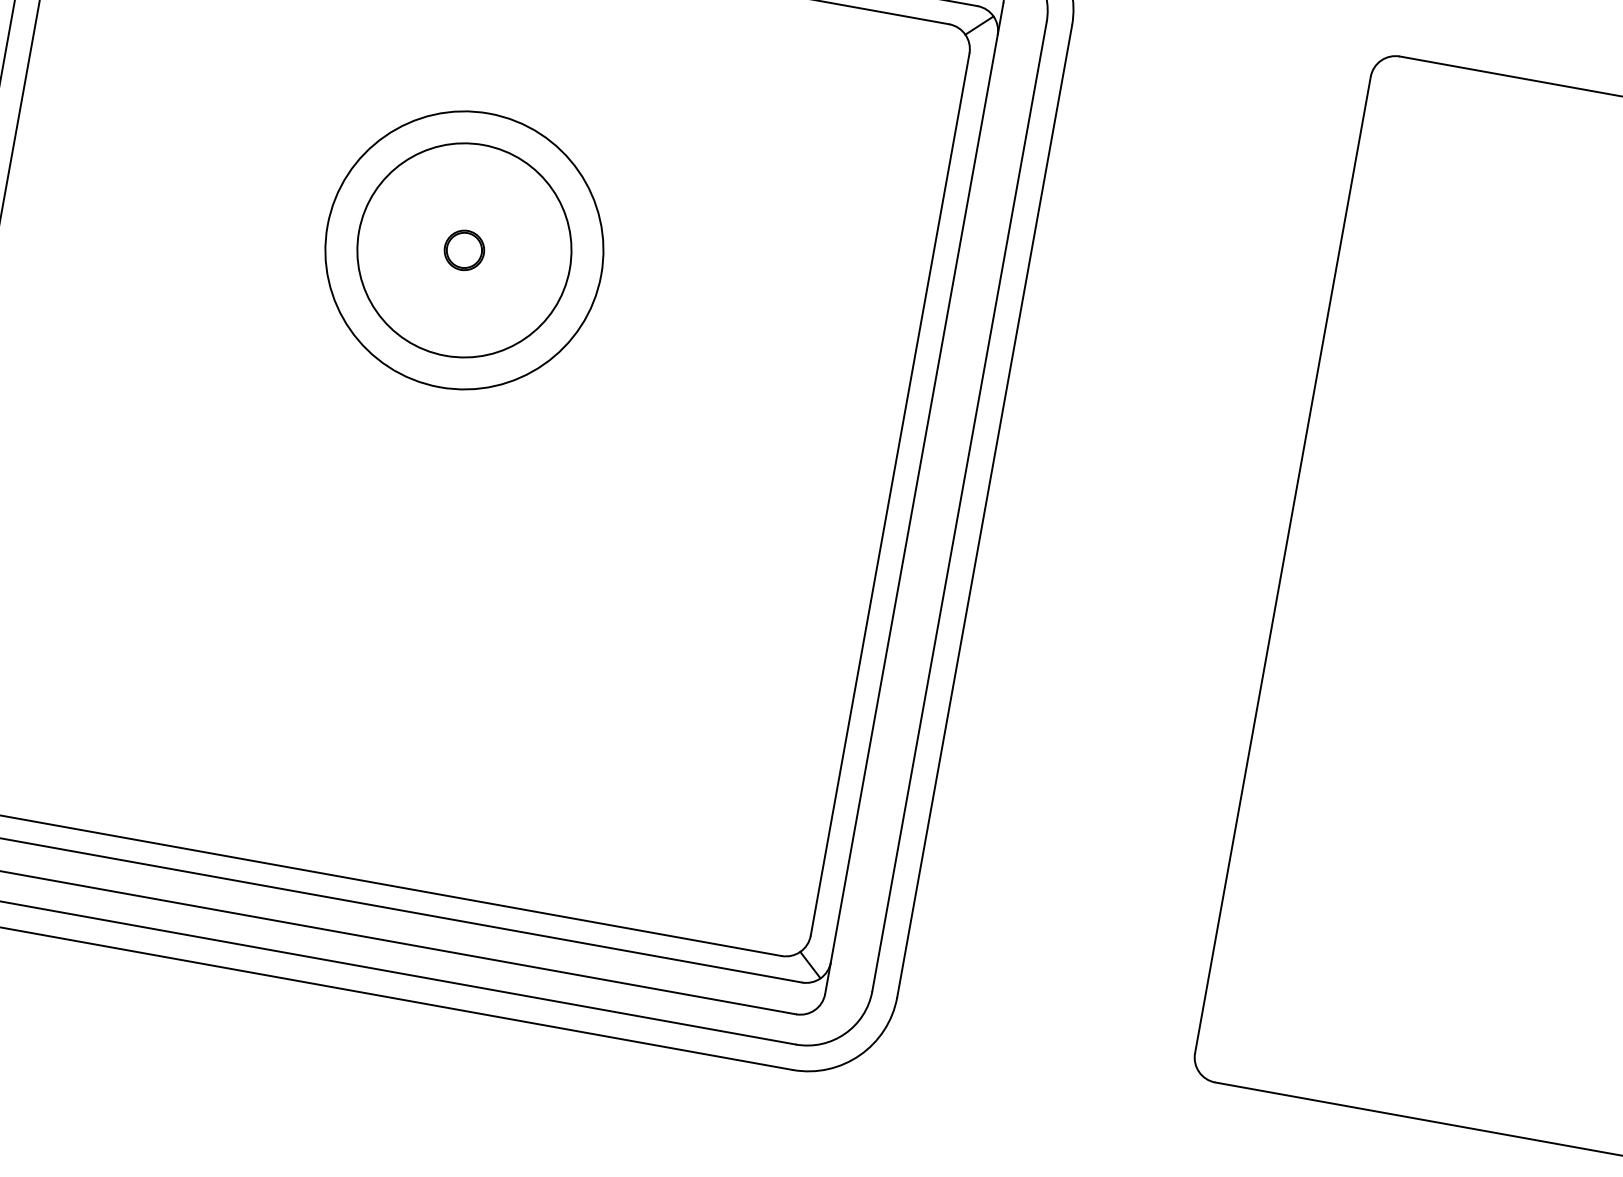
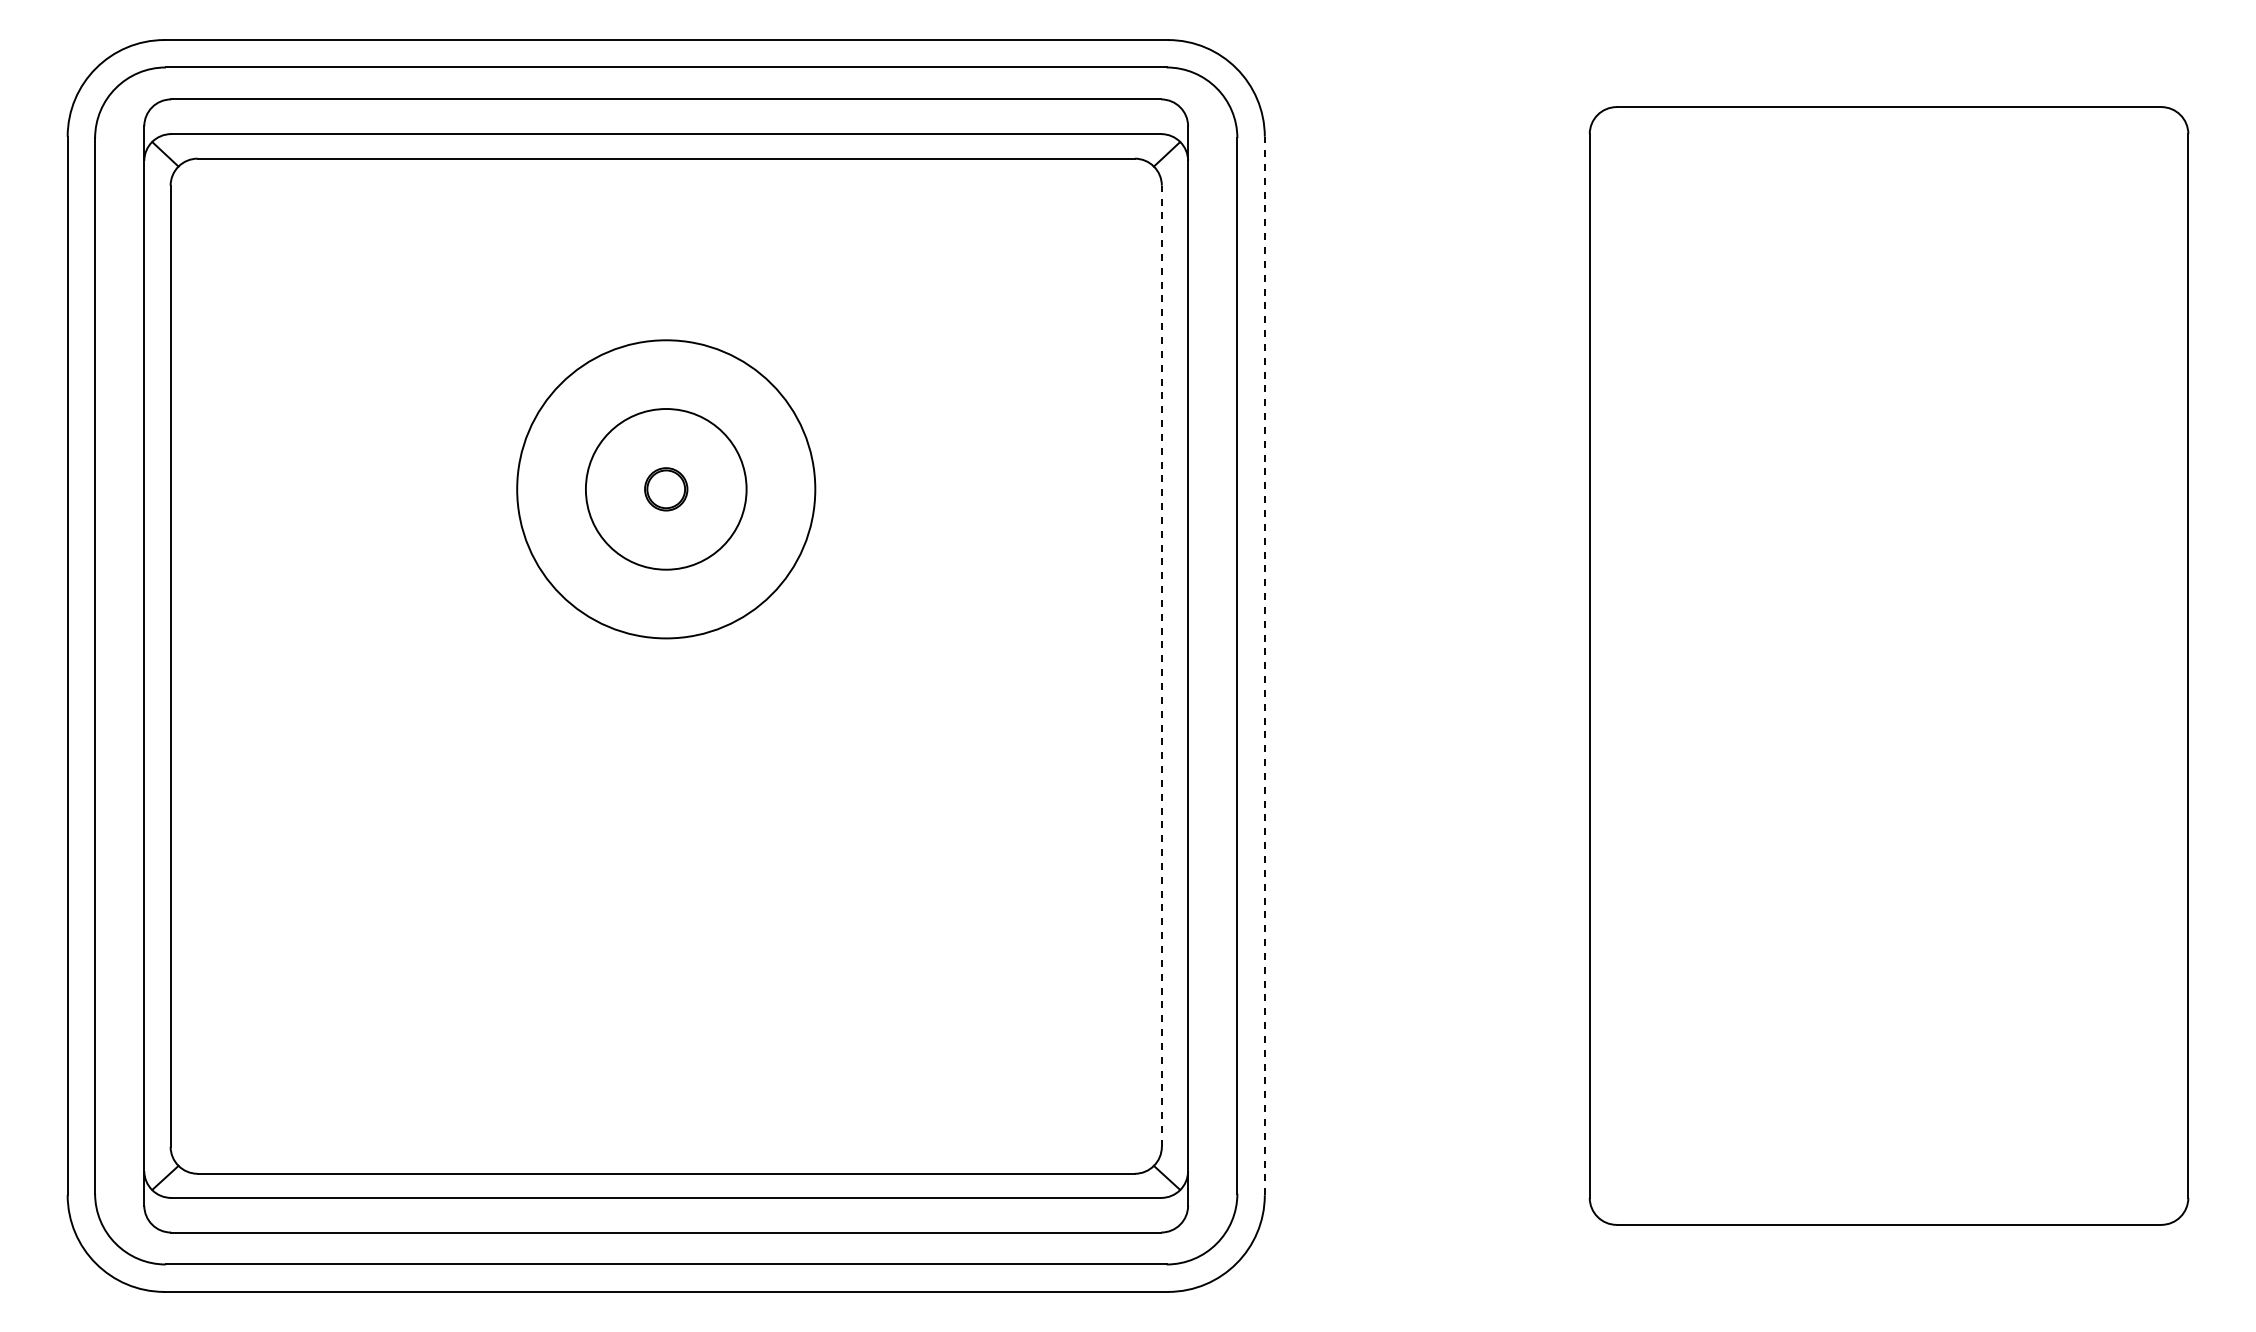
circle: (464, 250) -> (666, 489), size x0.7
line: (889, 494) -> (1161, 666), solid -> dashed
line: (984, 510) -> (1264, 665), solid -> dashed

